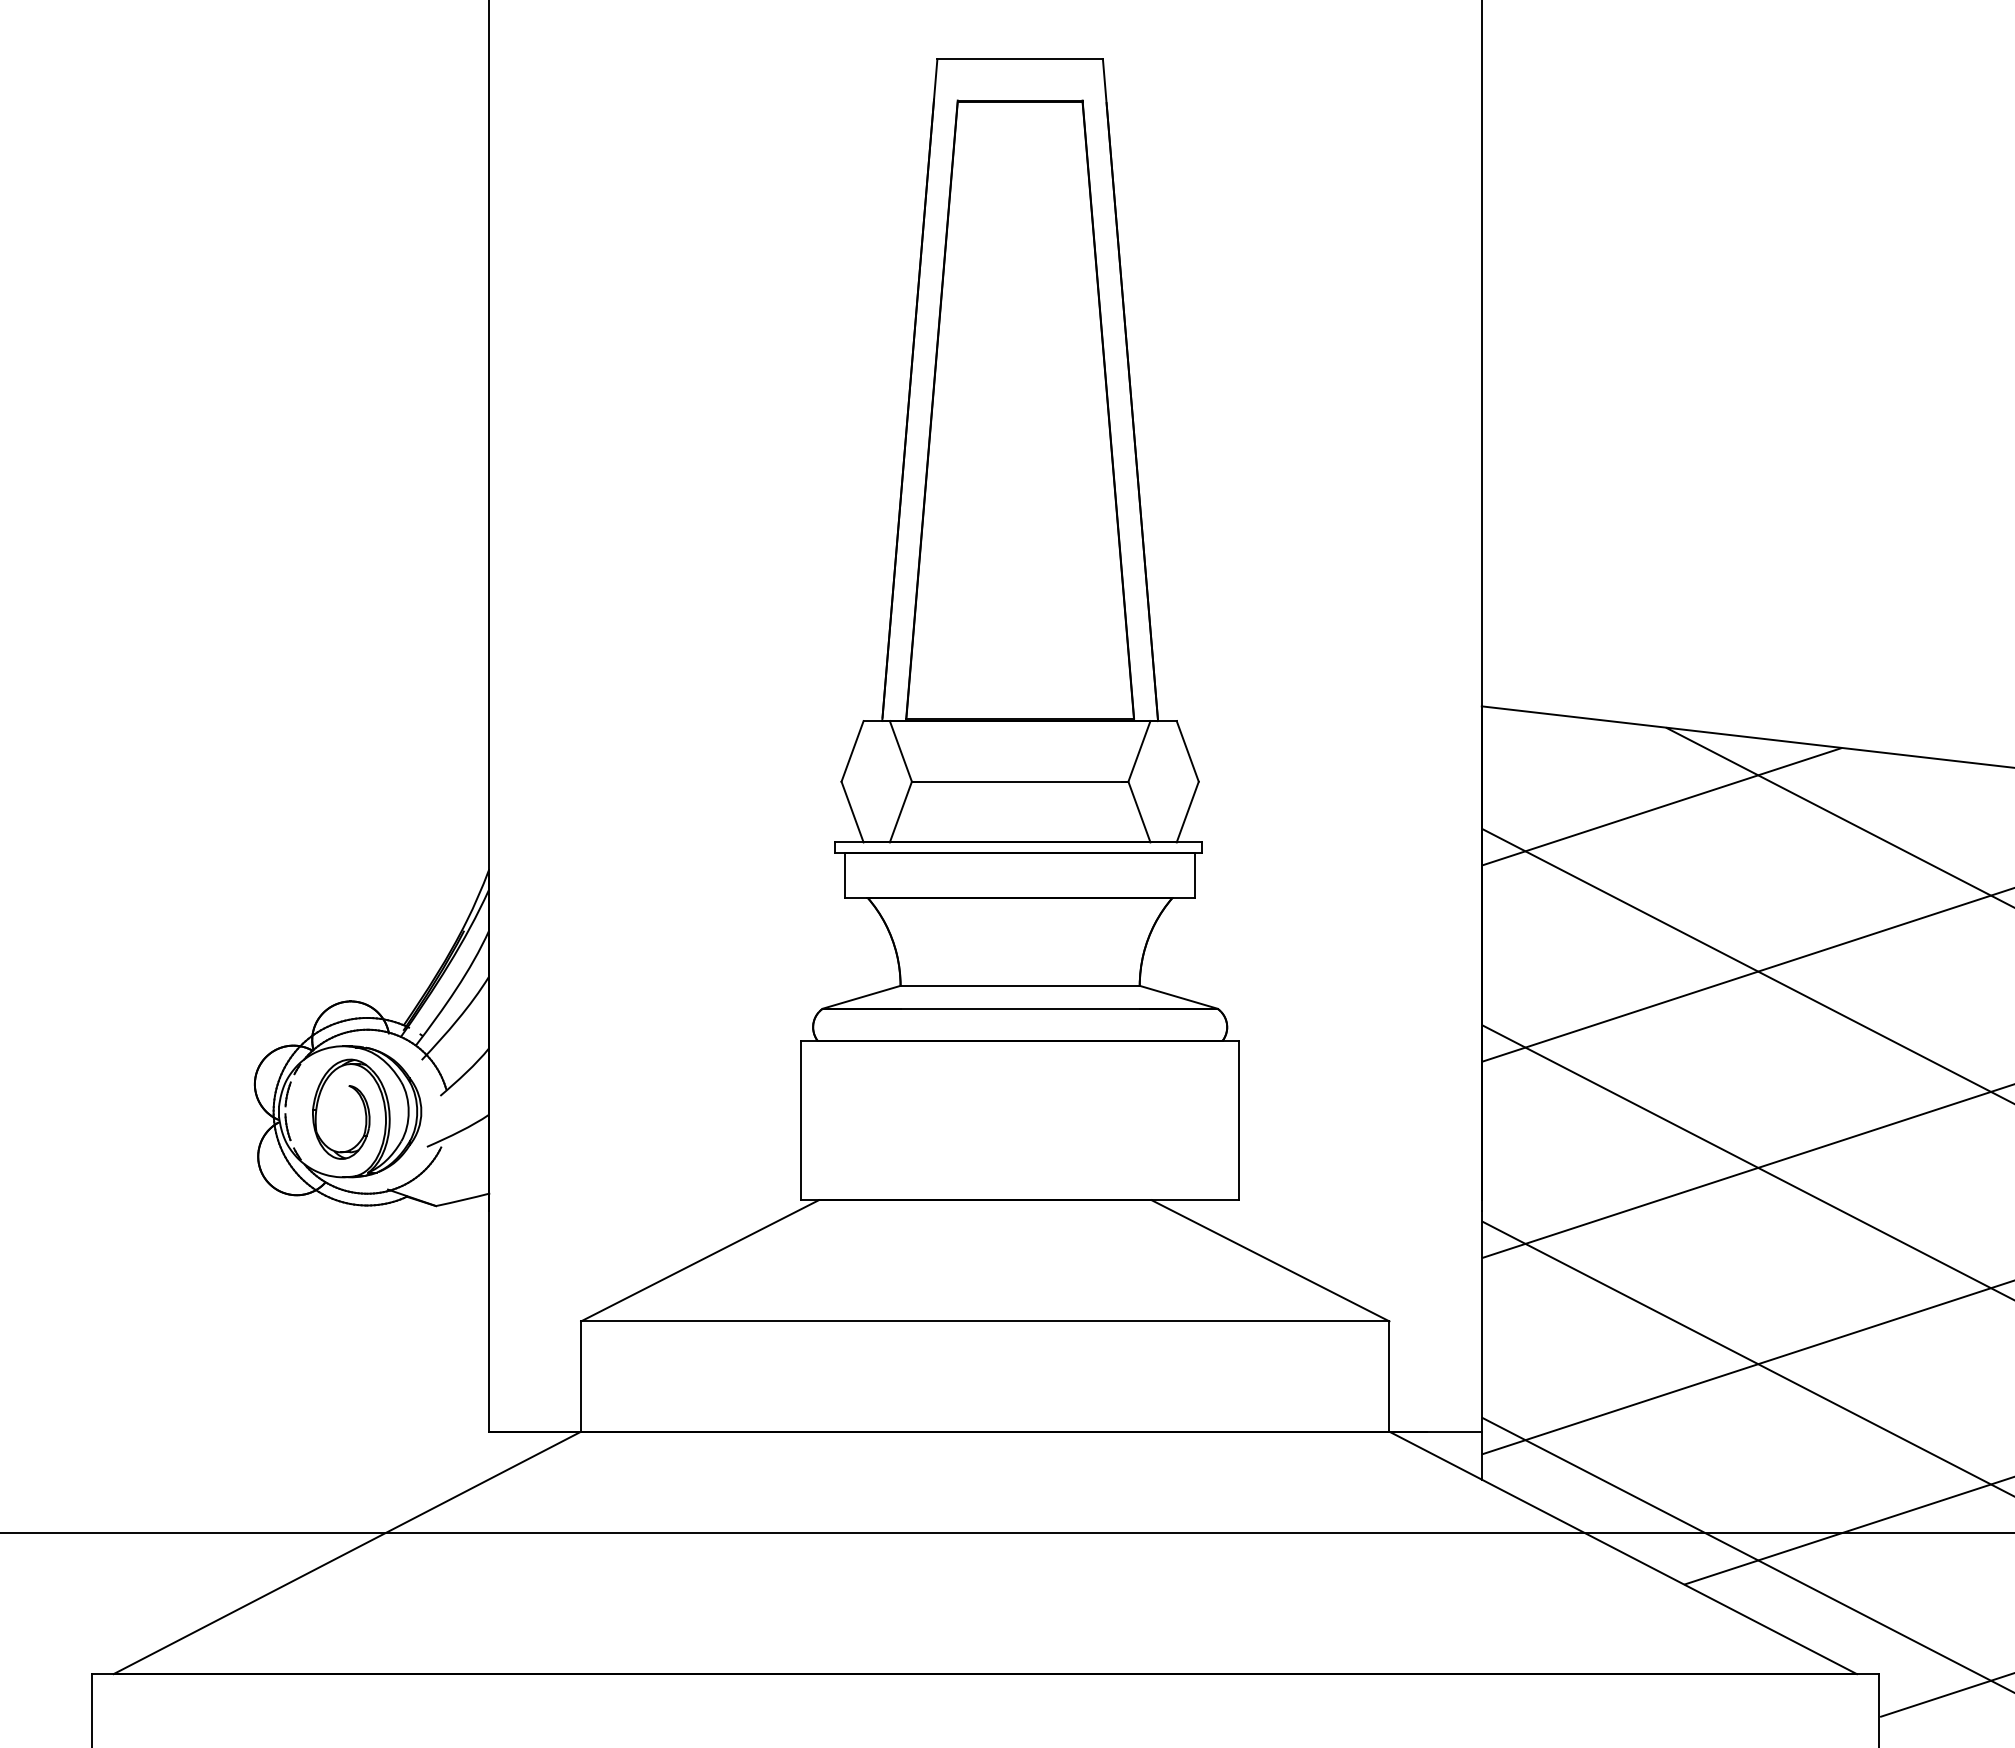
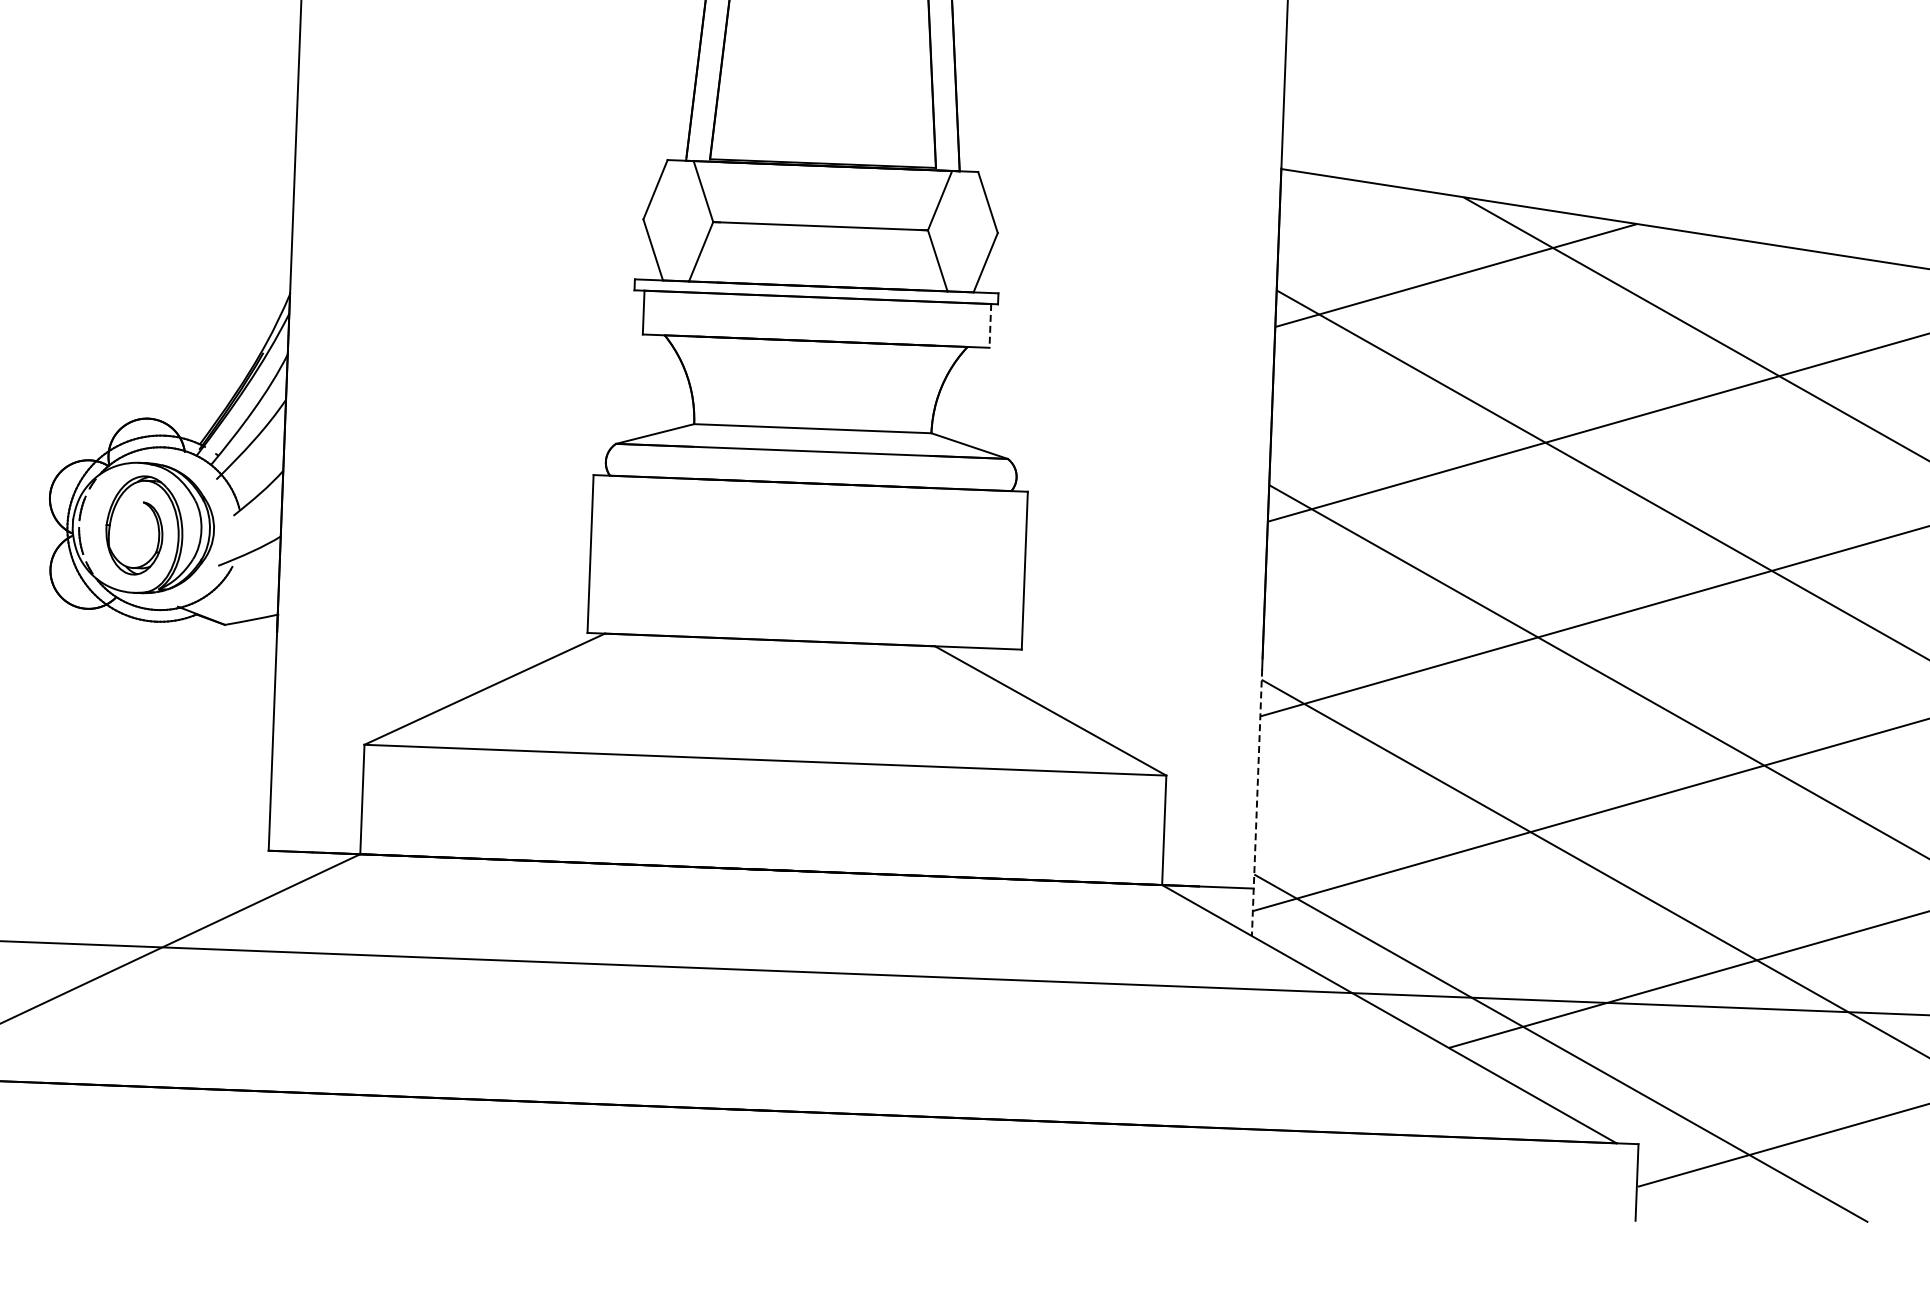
line: (1194, 876) -> (989, 326), solid -> dashed
line: (1481, 1345) -> (1256, 803), solid -> dashed

